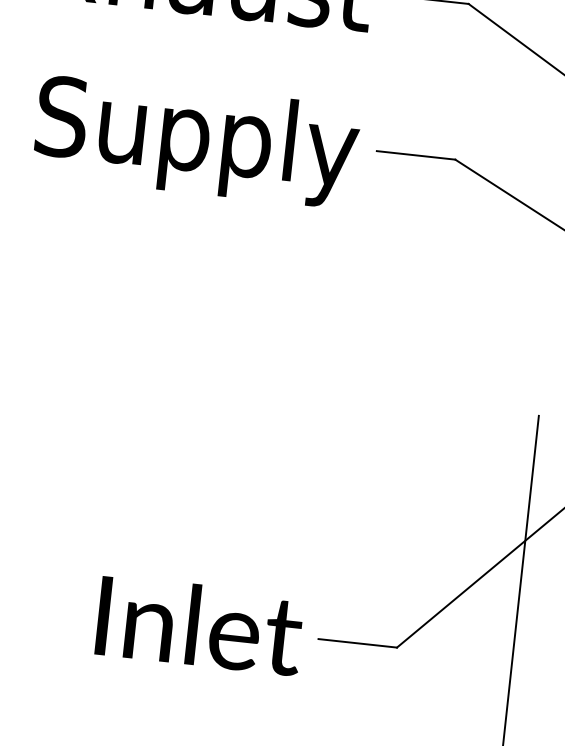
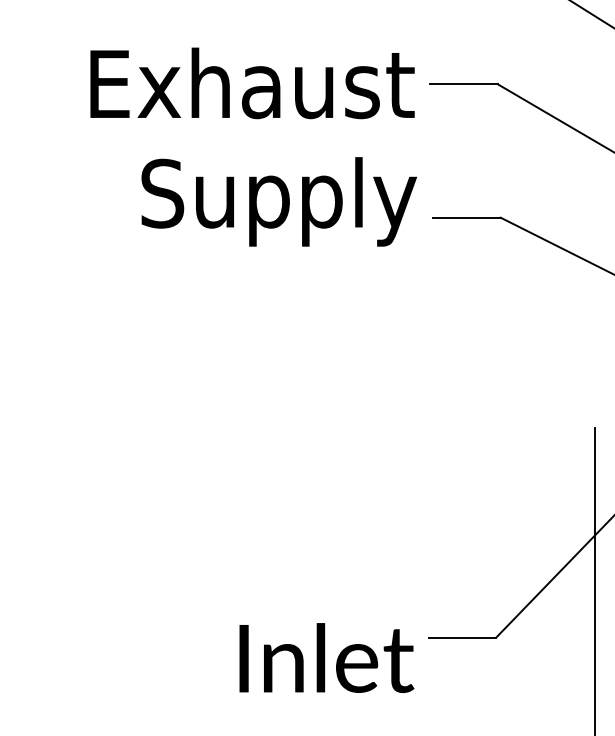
text: (195, 140) -> (278, 201), moved
text: (199, 625) -> (326, 658), moved

